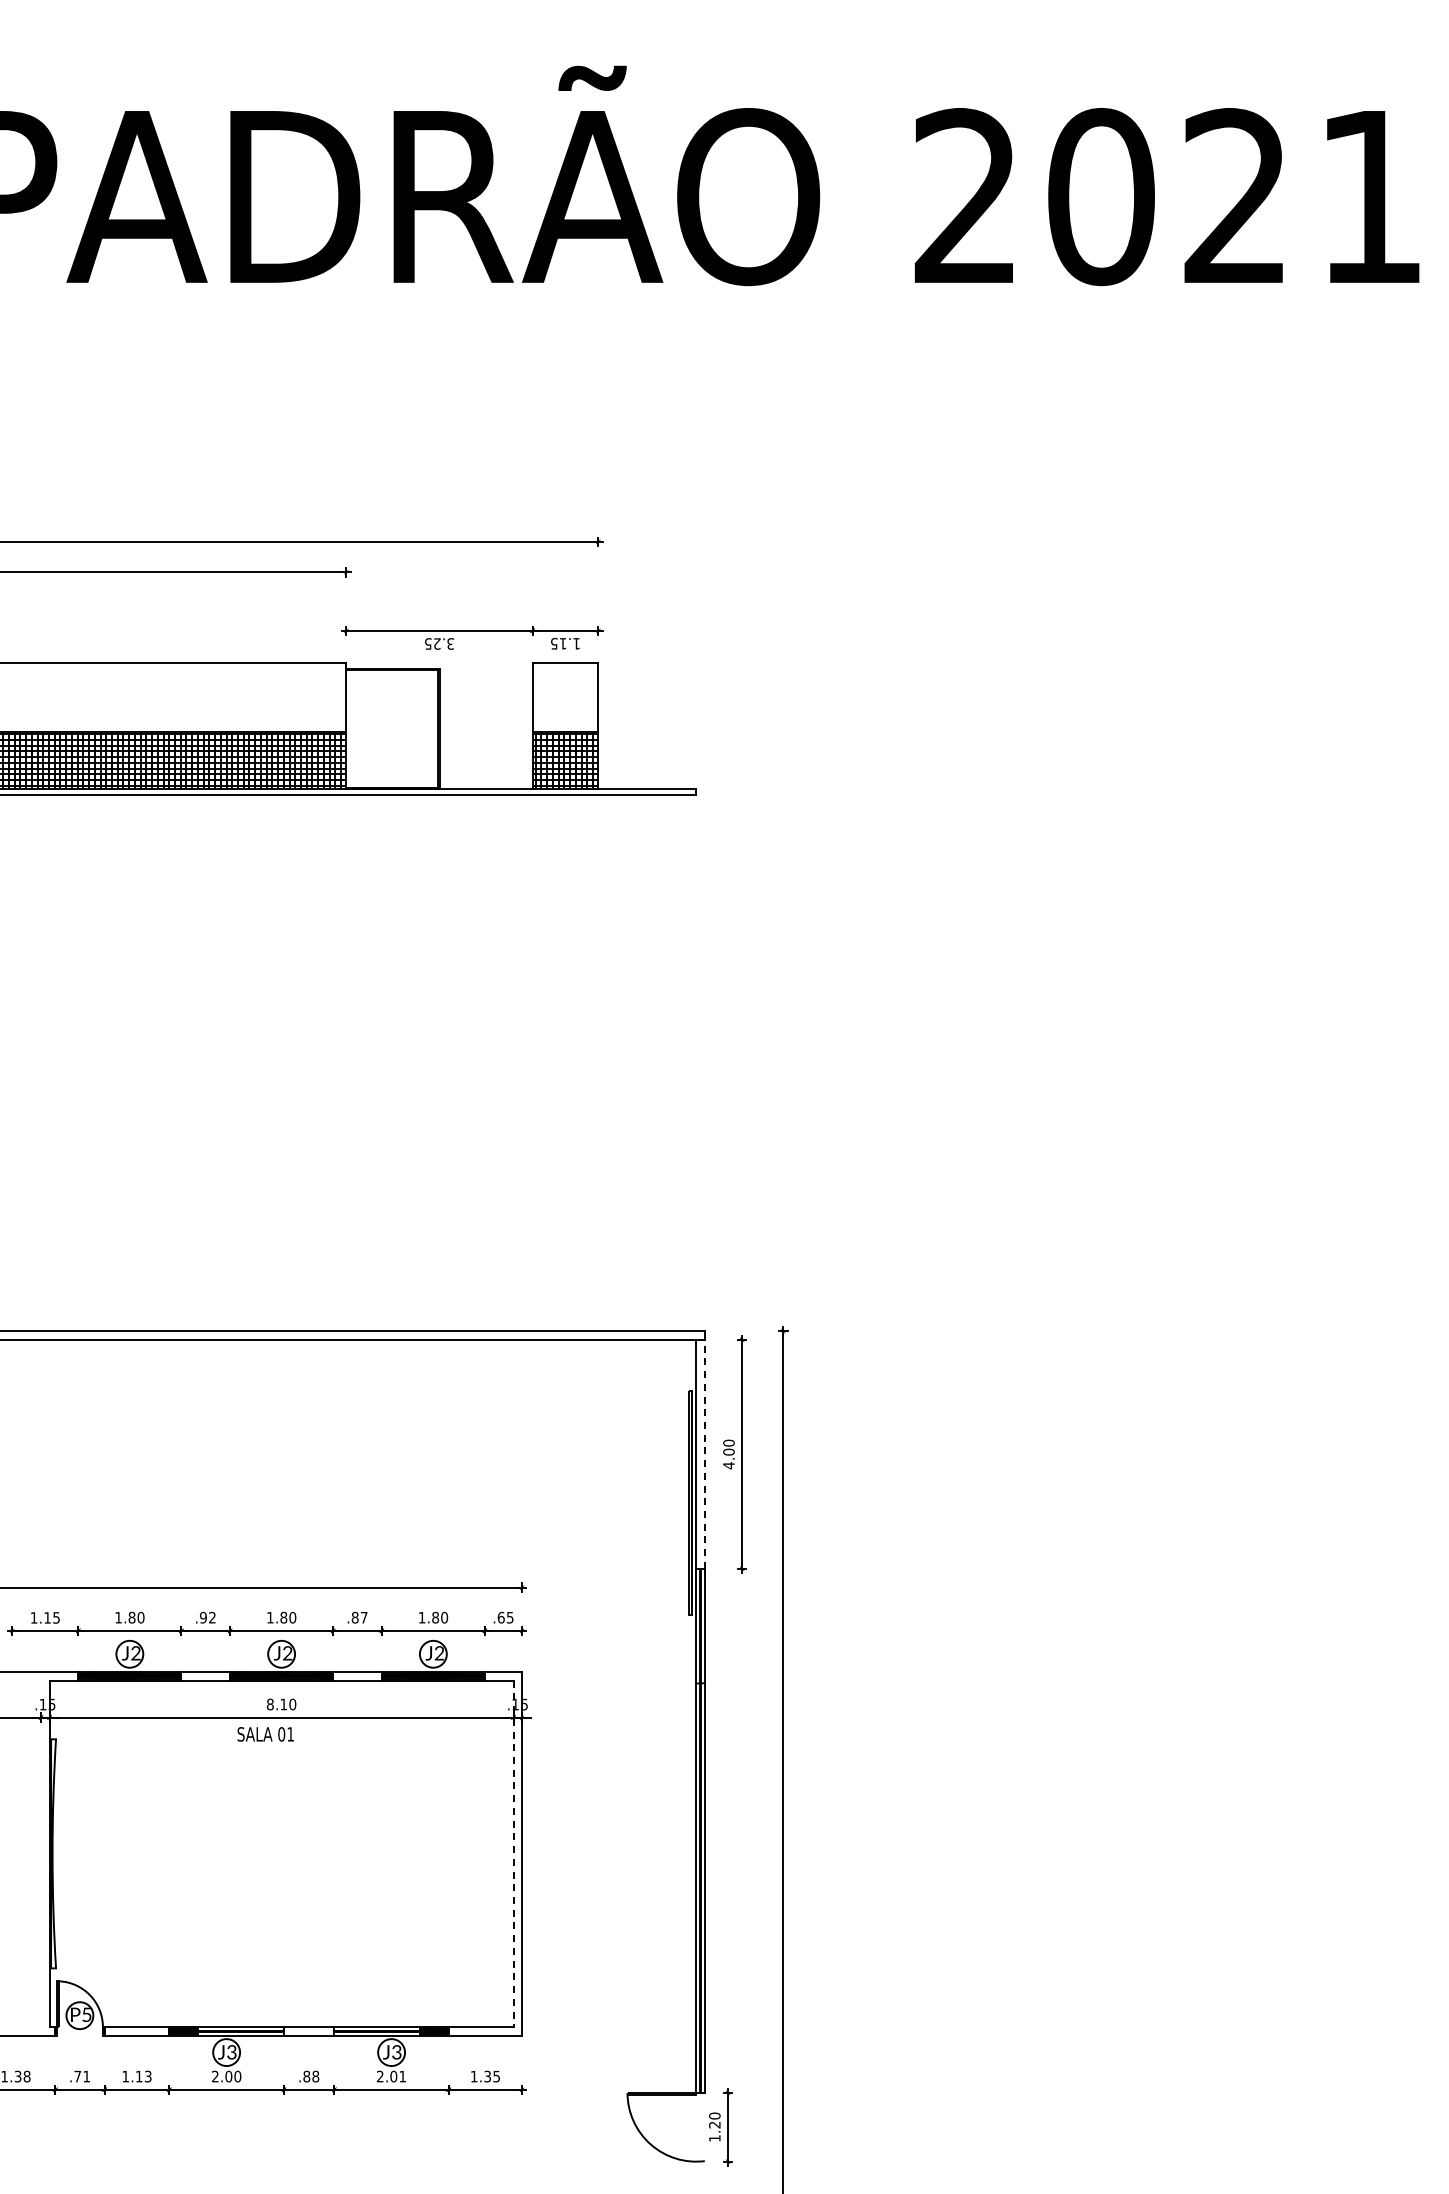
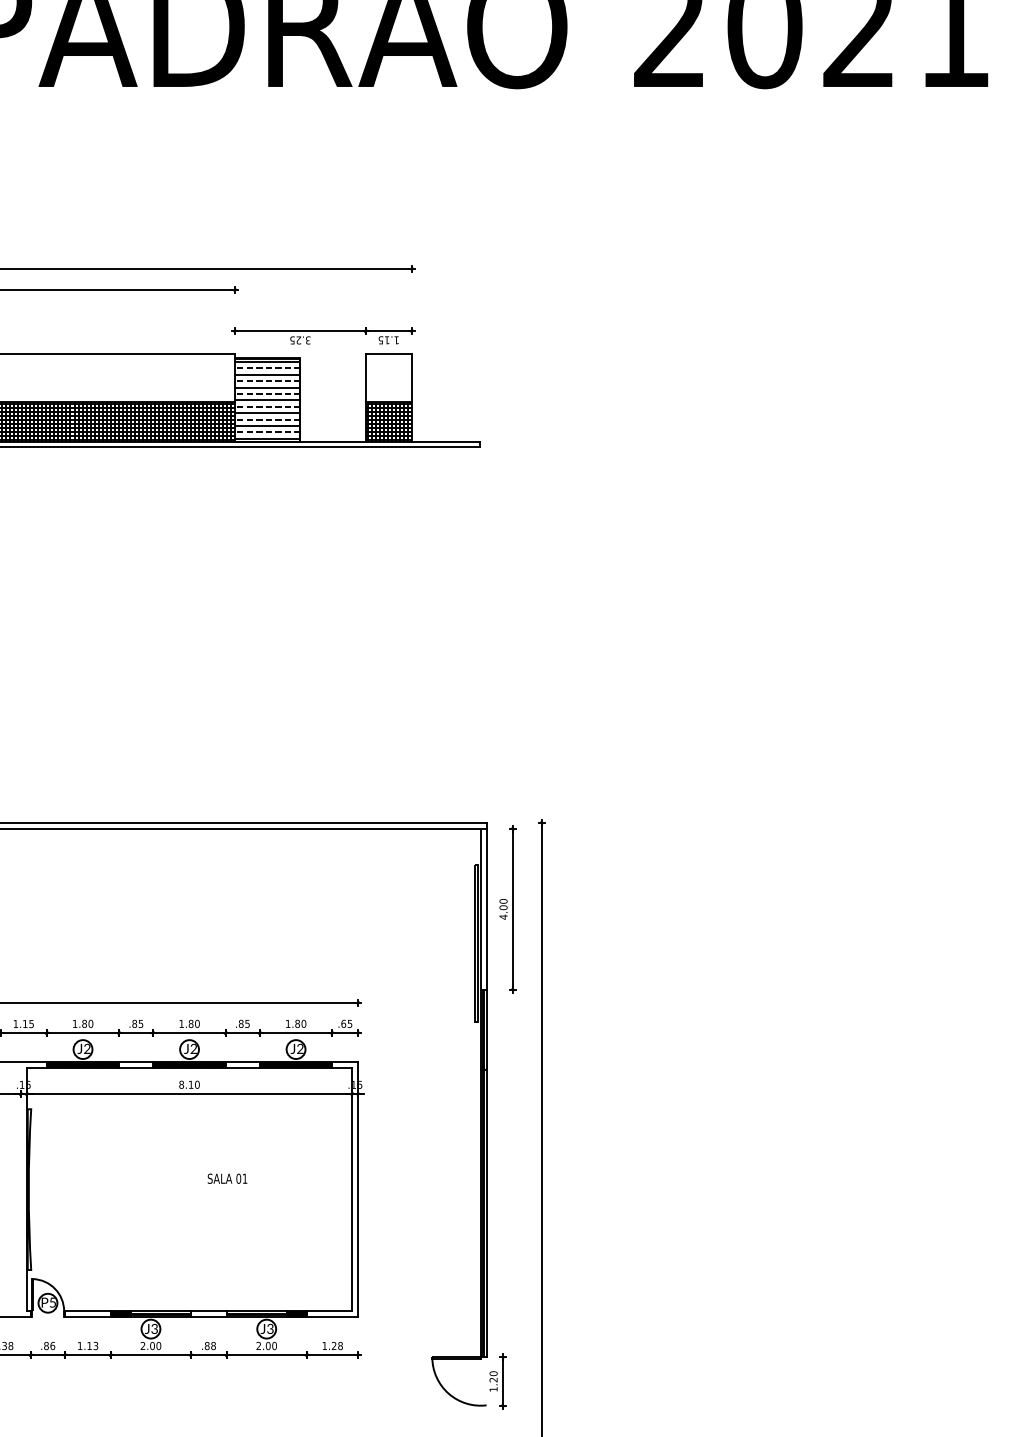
hatch: (392, 728) -> (267, 399), added
line: (704, 1454) -> (486, 909), dashed -> solid
text: (207, 1617) -> (137, 1023), .92 -> .85
text: (363, 1617) -> (247, 1023), .87 -> .85
text: (265, 1734) -> (227, 1178), moved
line: (513, 1854) -> (352, 1190), dashed -> solid
text: (82, 2076) -> (49, 1345), .71 -> .86
text: (402, 2076) -> (274, 1345), 2.01 -> 2.00
text: (492, 2076) -> (337, 1345), 1.35 -> 1.28

